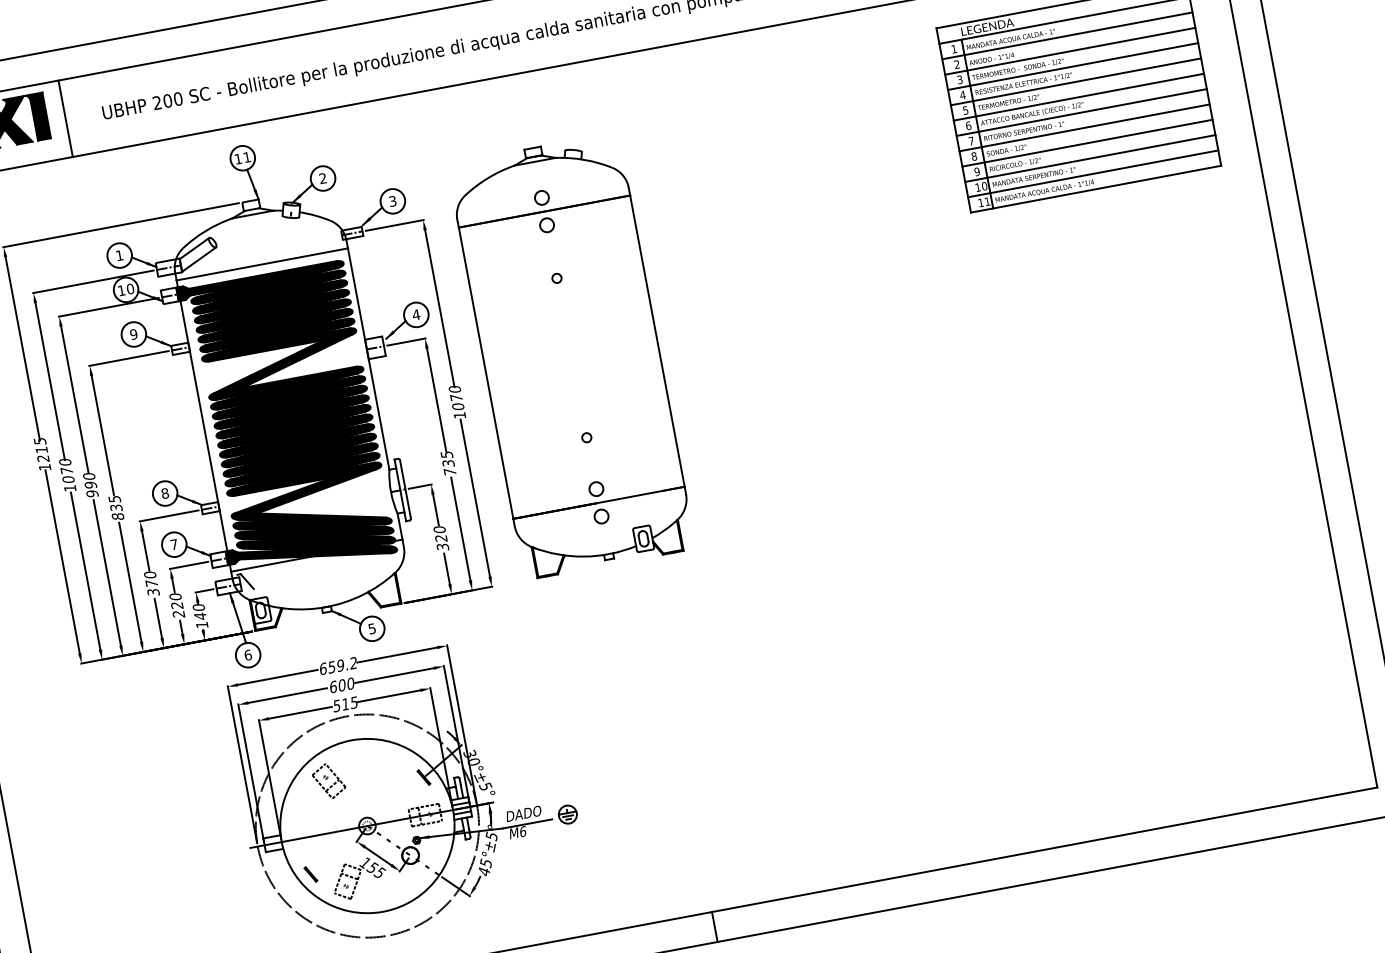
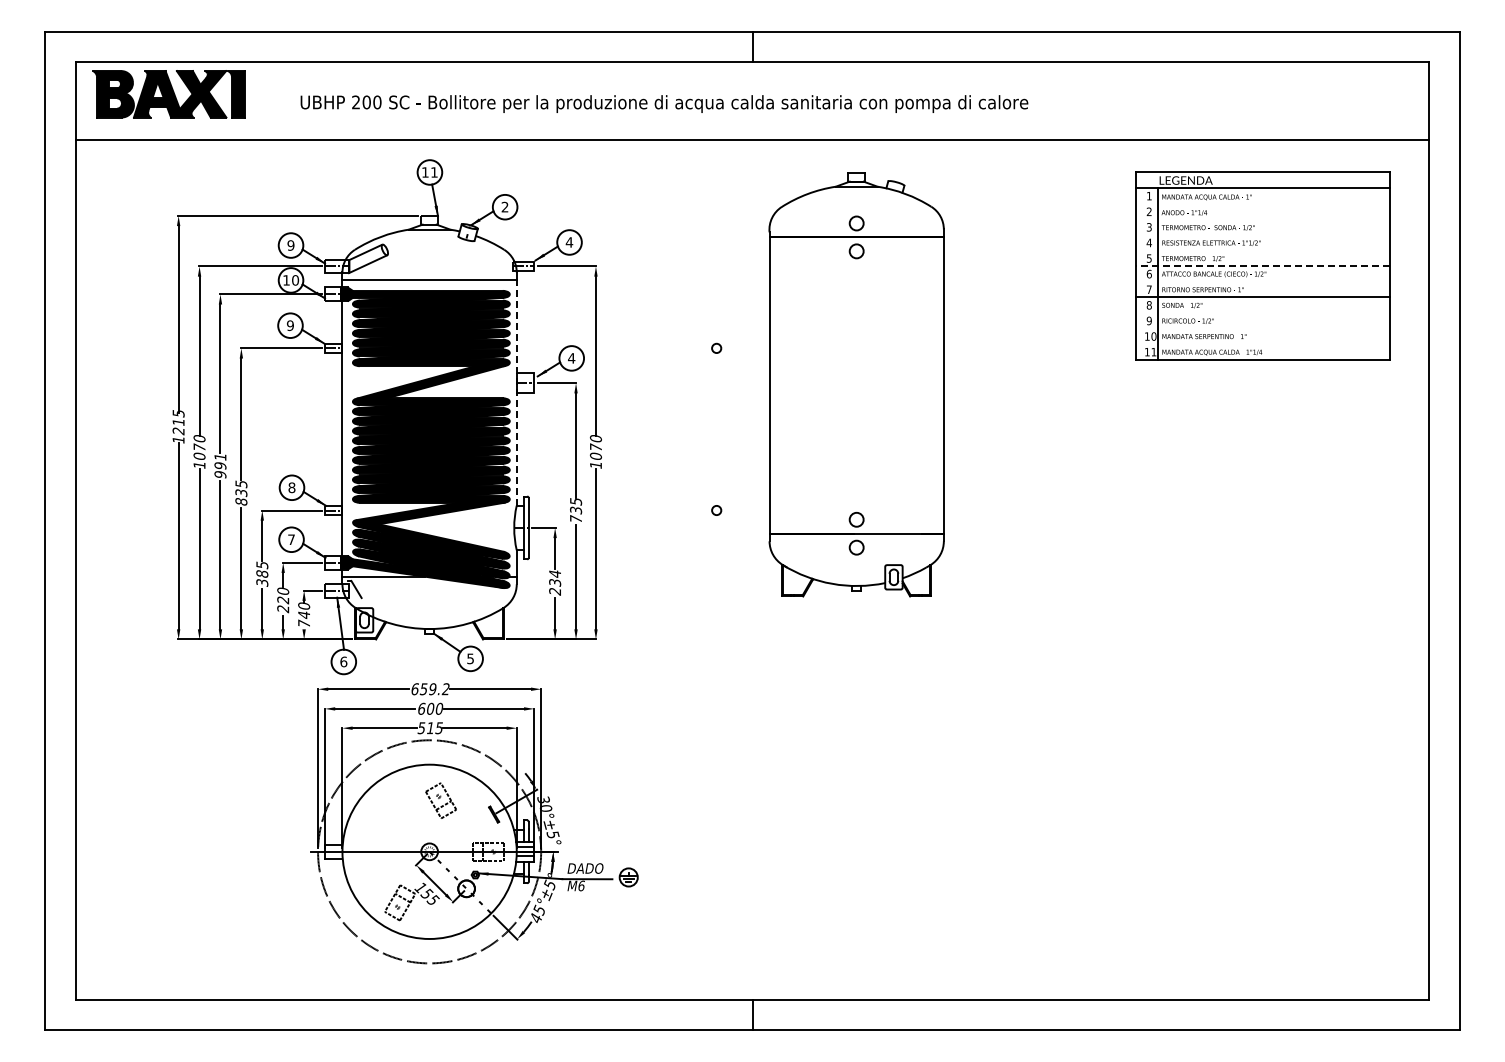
line: (1066, 35) -> (1262, 203), removed
line: (1069, 51) -> (1262, 219), removed
line: (1072, 67) -> (1262, 235), removed
line: (1075, 81) -> (1262, 250), removed
line: (1078, 97) -> (1262, 266), solid -> dashed
line: (1081, 112) -> (1262, 281), removed
line: (66, 119) -> (263, 101), removed
line: (1087, 143) -> (1262, 313), removed
line: (1089, 158) -> (1262, 328), removed
line: (1092, 174) -> (1262, 344), removed
text: (392, 201) -> (569, 242), 3 -> 4
text: (119, 255) -> (290, 245), 1 -> 9
part: (571, 356) -> (856, 384), moved
line: (368, 359) -> (516, 393), solid -> dashed
text: (89, 475) -> (220, 456), 990 -> 991
text: (441, 538) -> (555, 582), 320 -> 234
text: (151, 579) -> (262, 569), 370 -> 385
text: (201, 624) -> (303, 623), 140 -> 740
part: (328, 781) -> (440, 800), moved
line: (311, 874) -> (365, 889), removed

